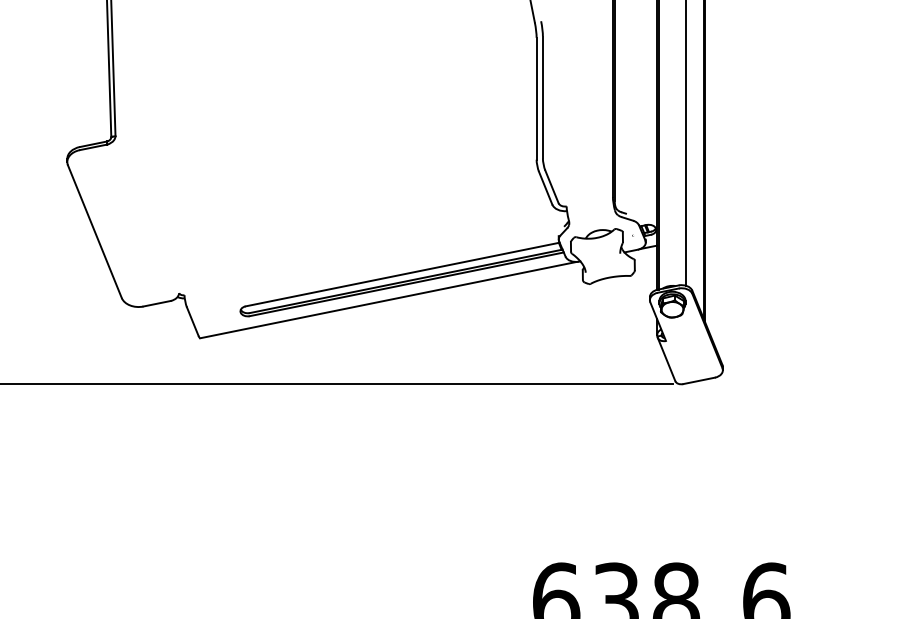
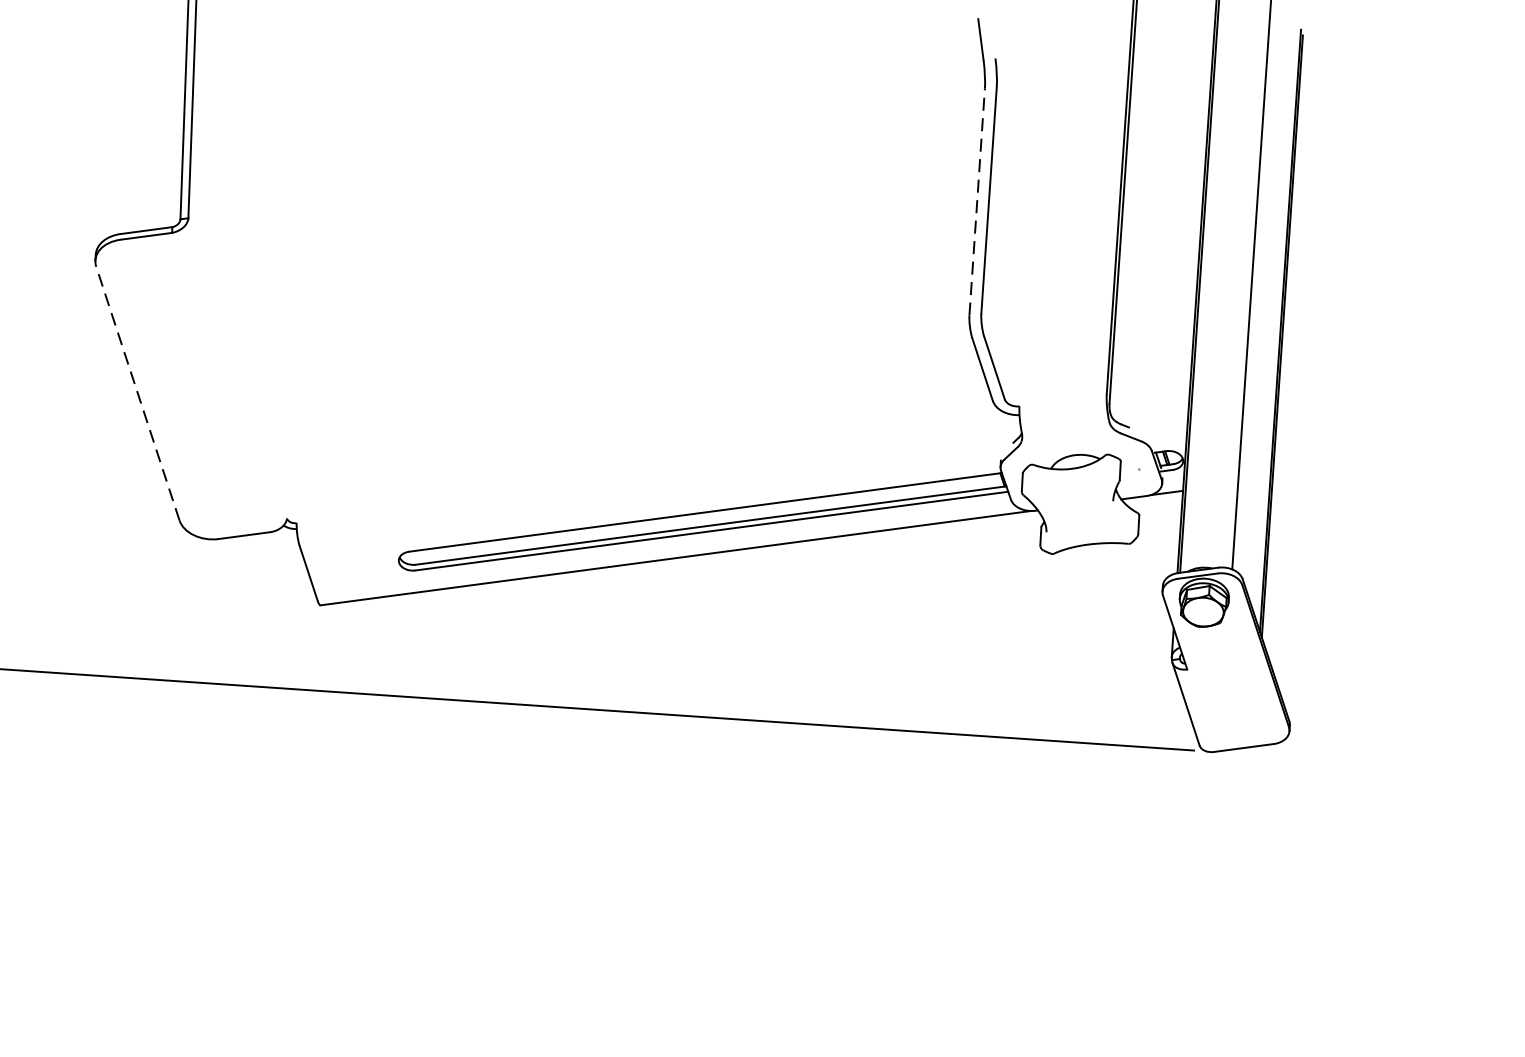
line: (536, 98) -> (976, 201), solid -> dashed
line: (94, 231) -> (137, 393), solid -> dashed

